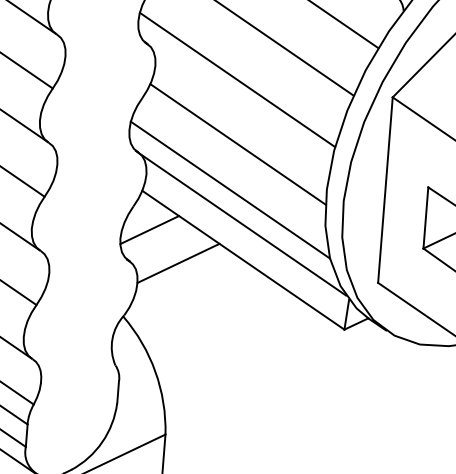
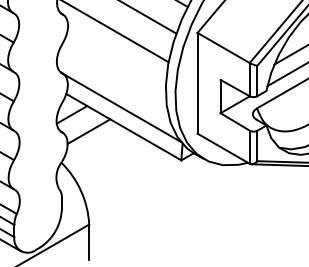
line: (237, 143) -> (115, 64), removed
line: (229, 189) -> (113, 89), removed

